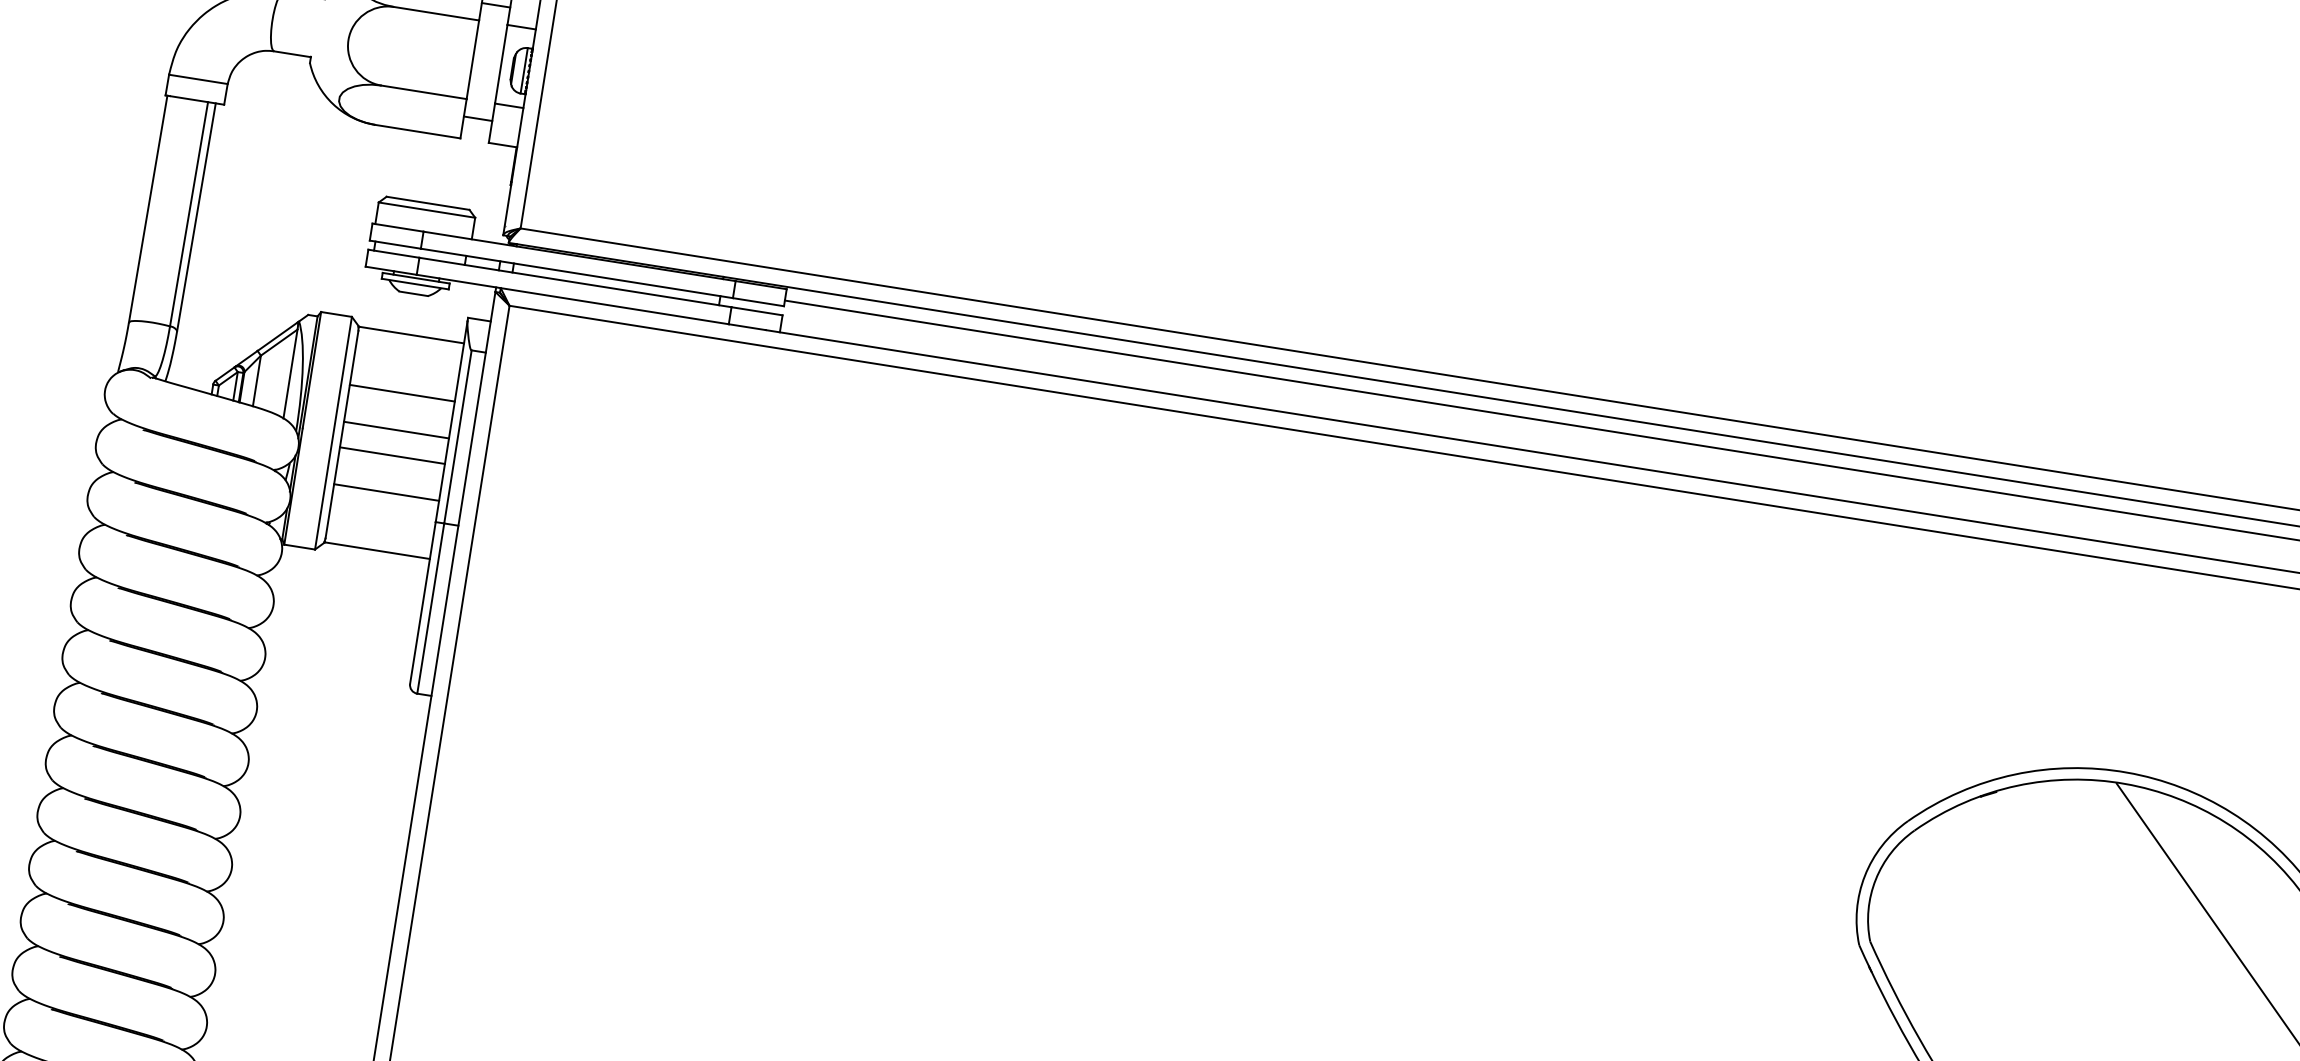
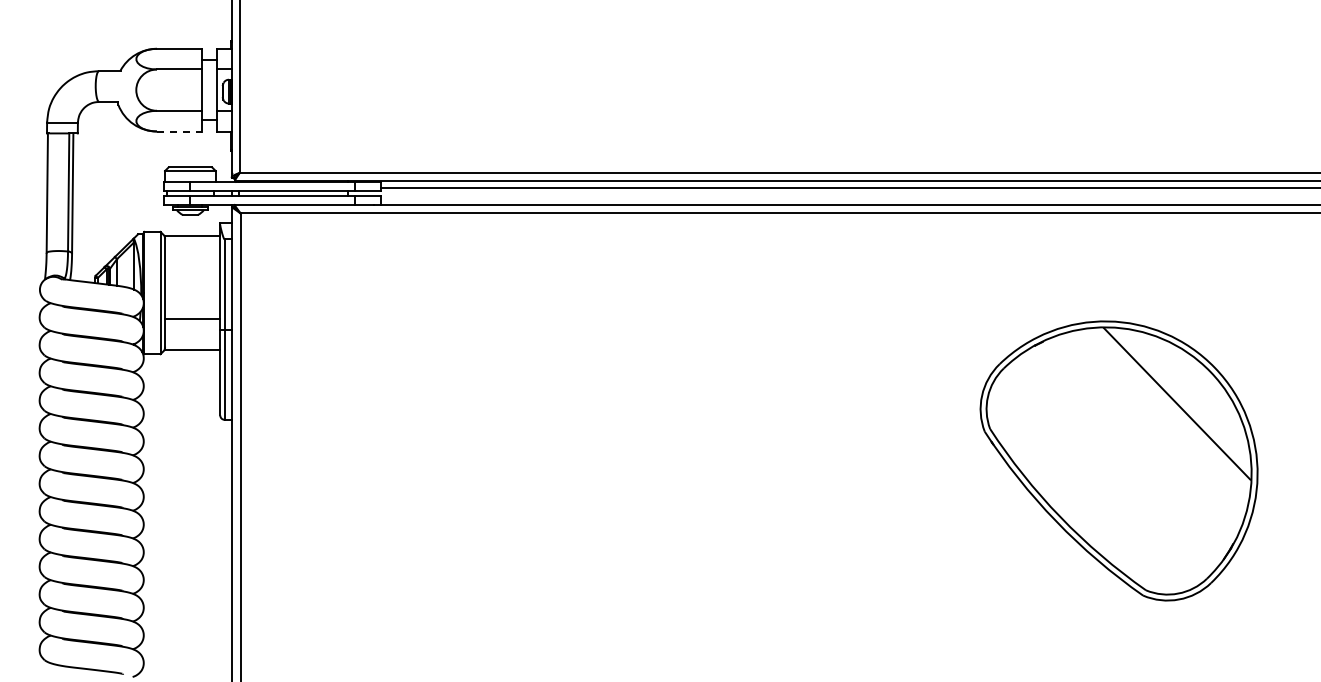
line: (418, 131) -> (179, 131), solid -> dashed
line: (402, 392) -> (192, 266), removed
line: (396, 430) -> (192, 286), removed
line: (392, 455) -> (192, 299), removed

